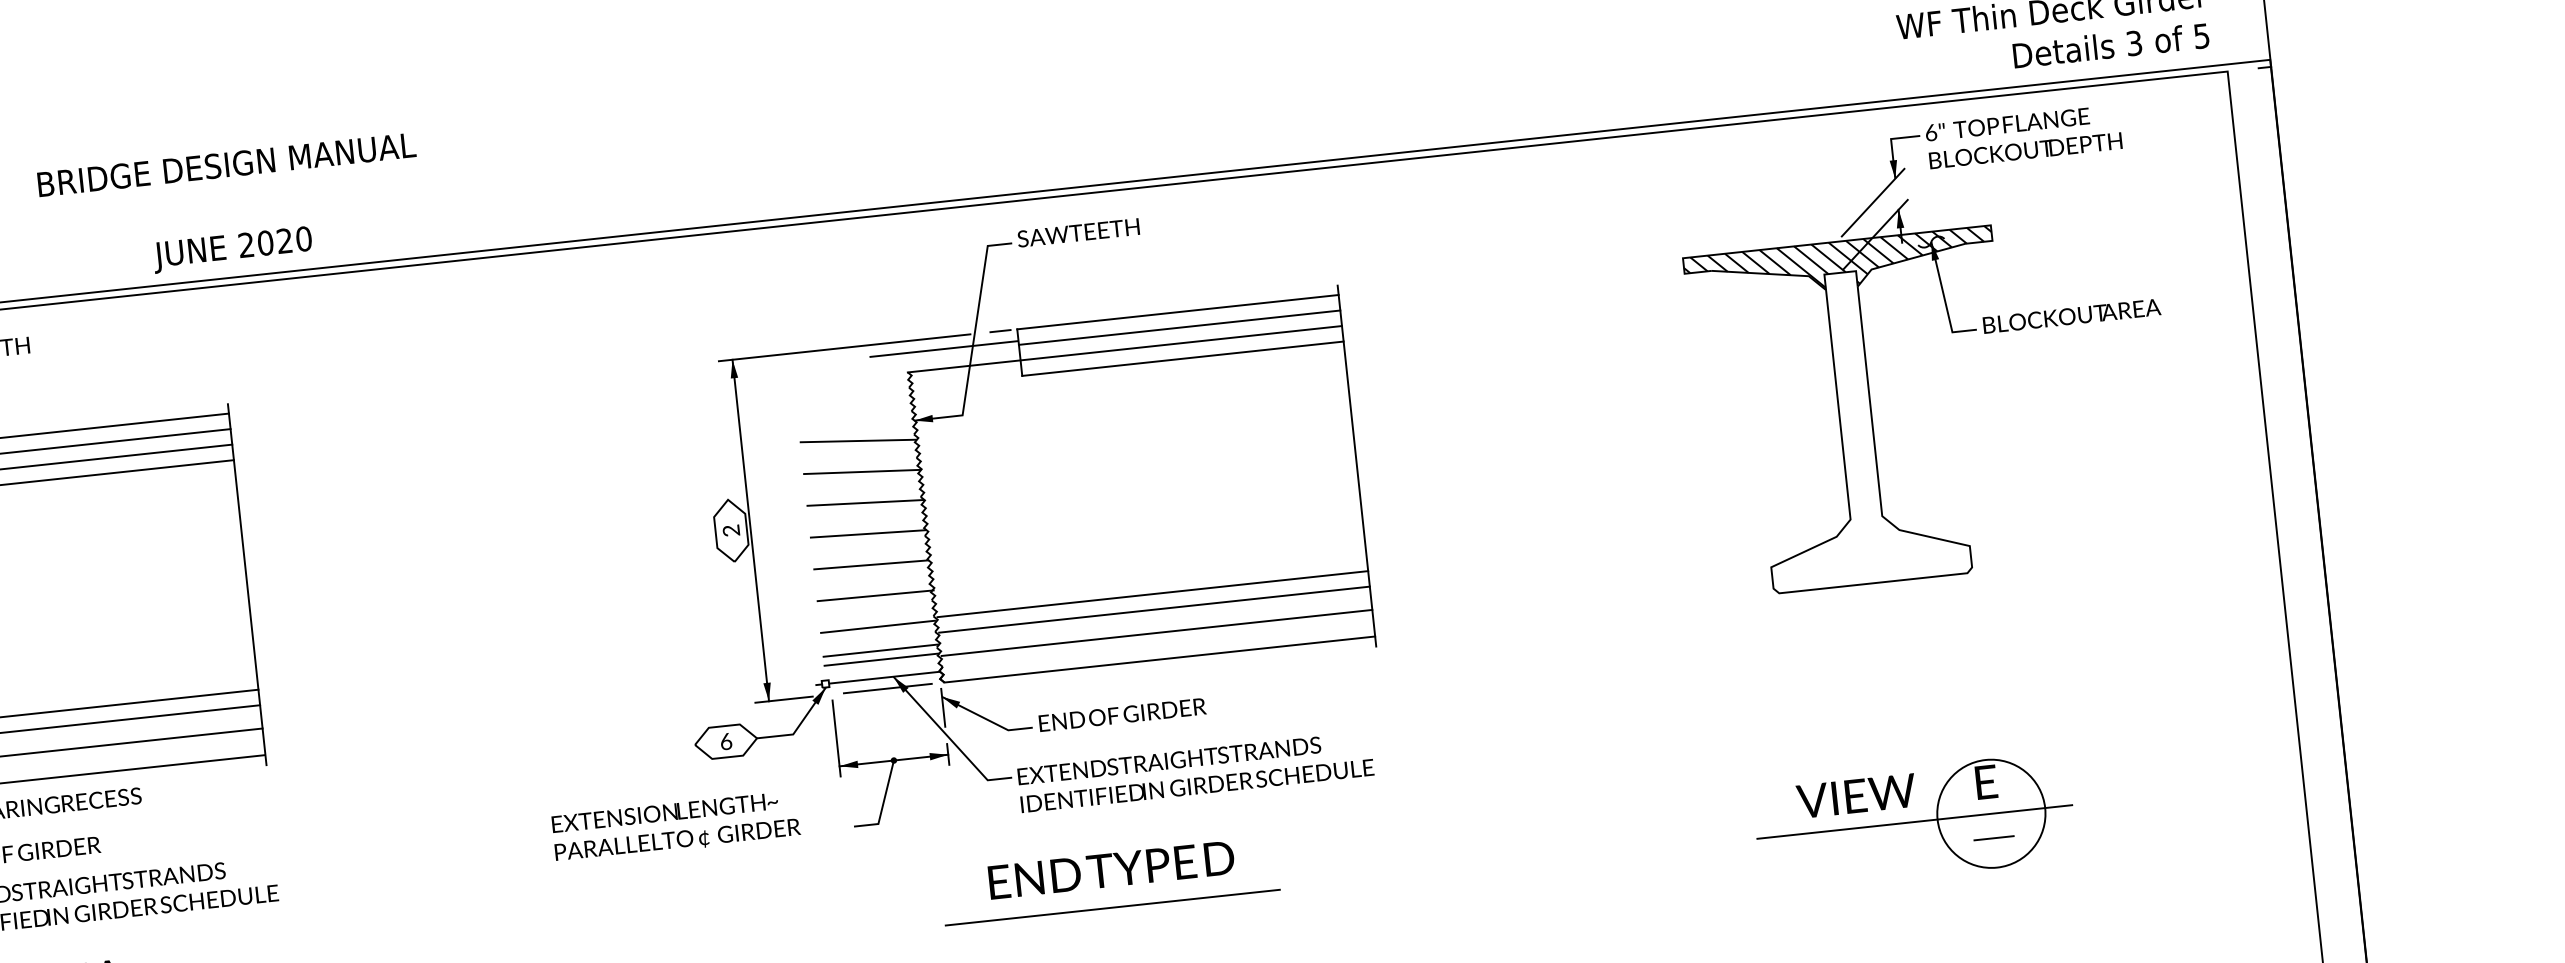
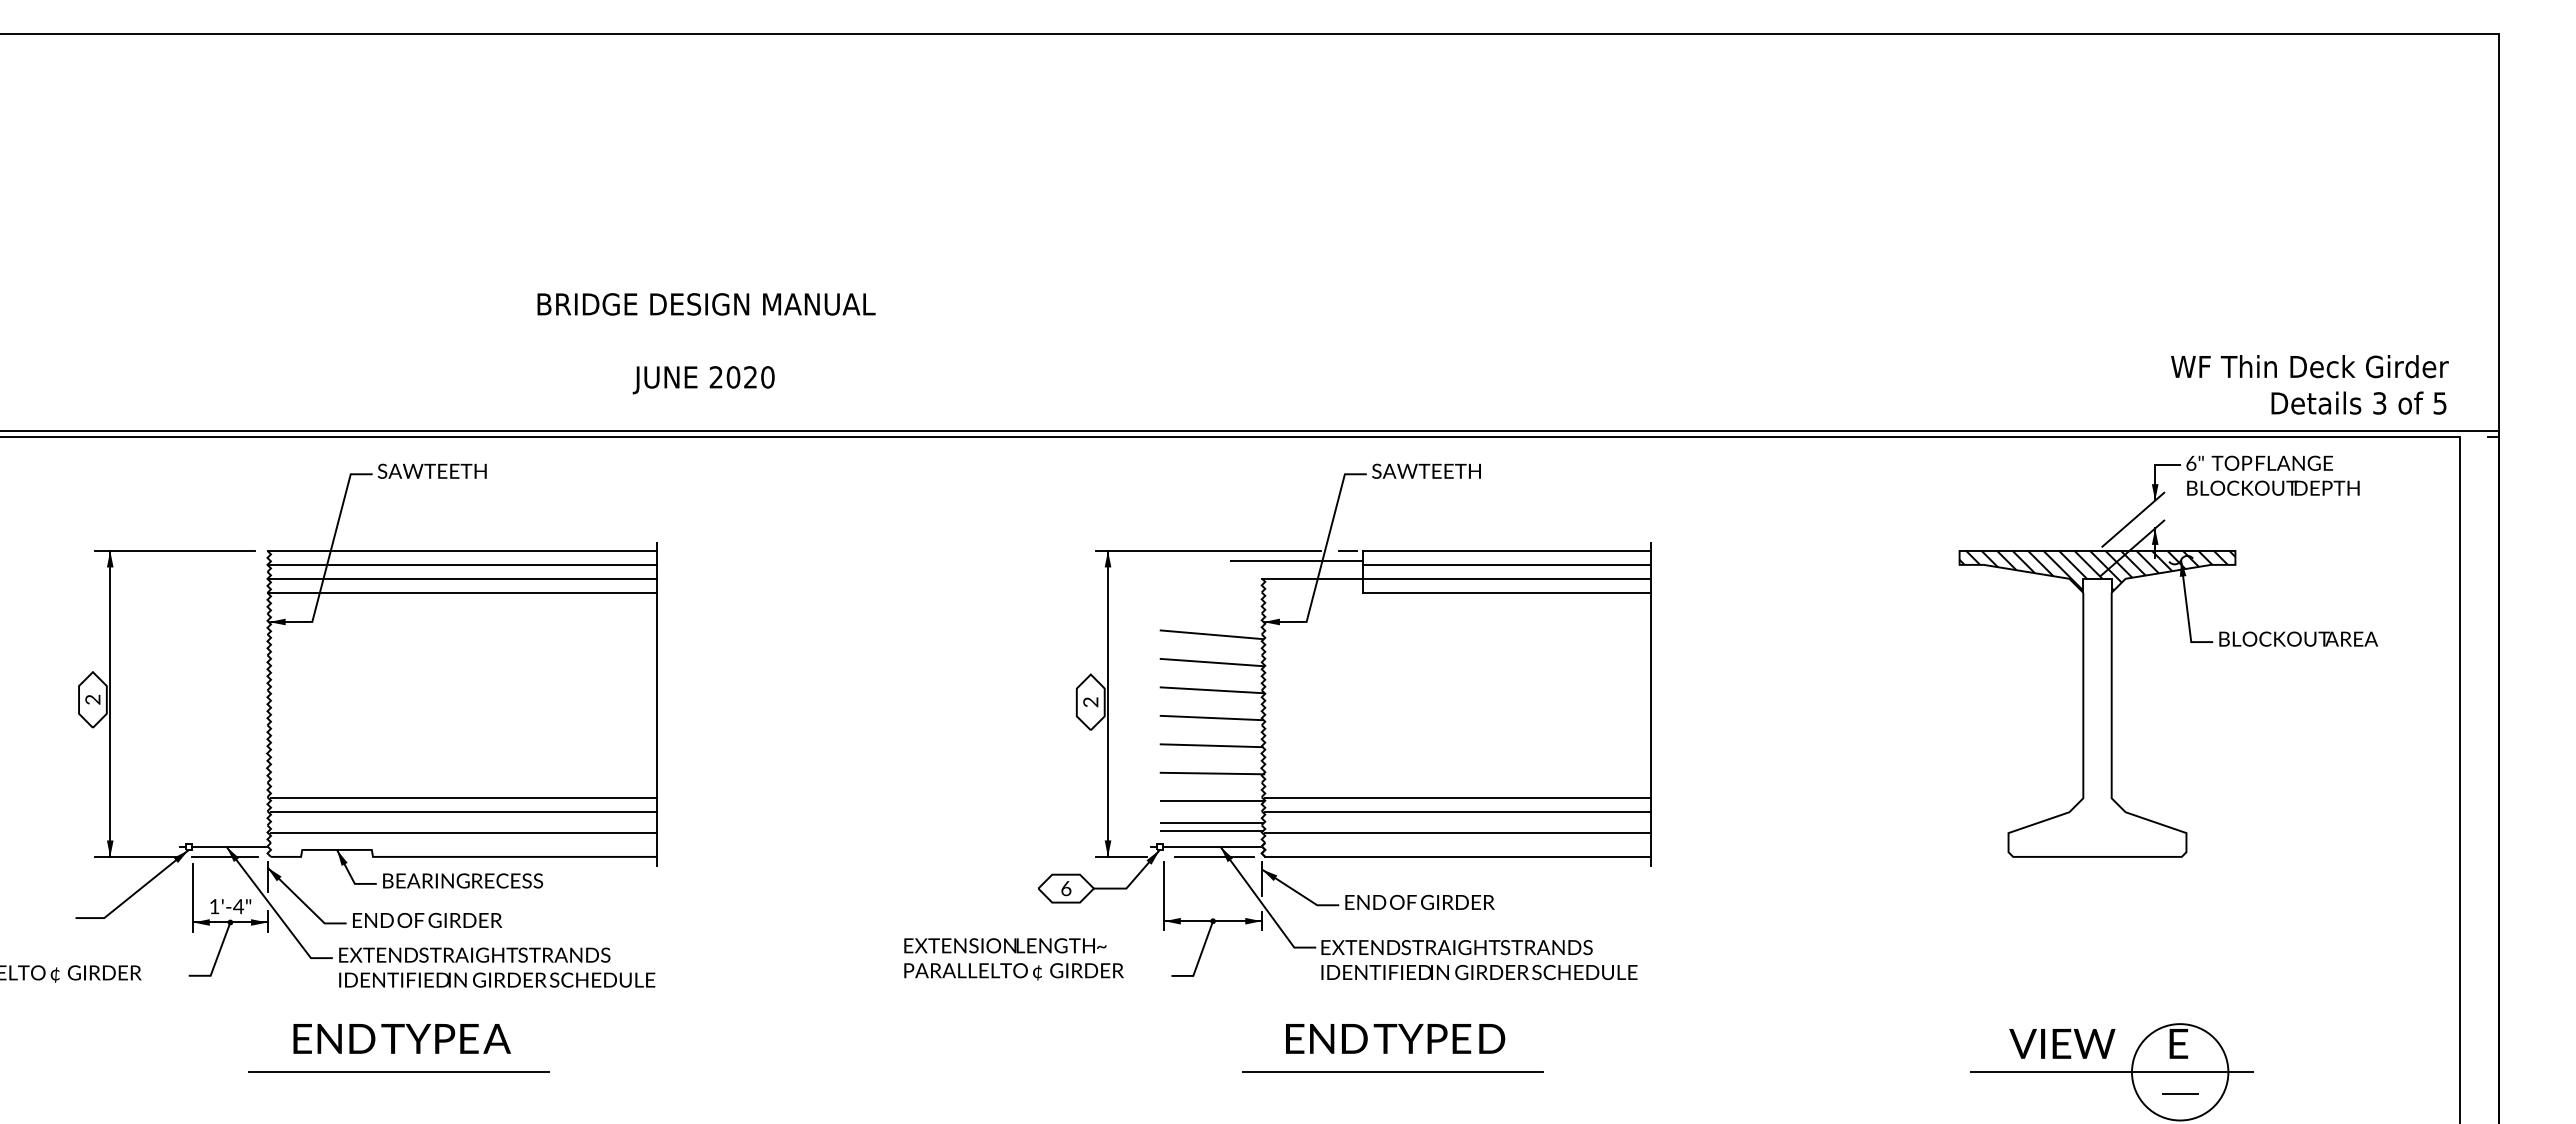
text: (231, 208) -> (706, 343), moved

